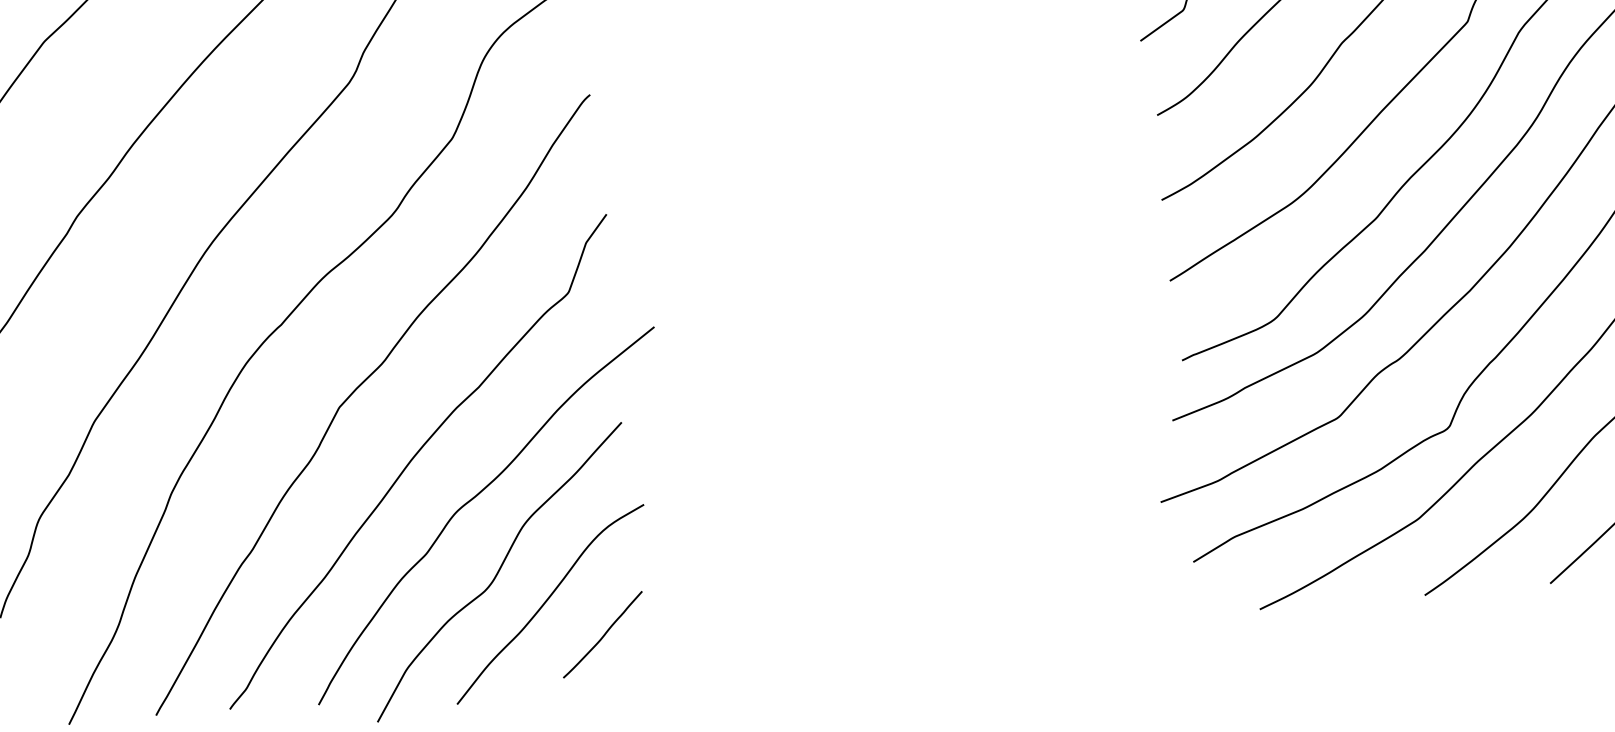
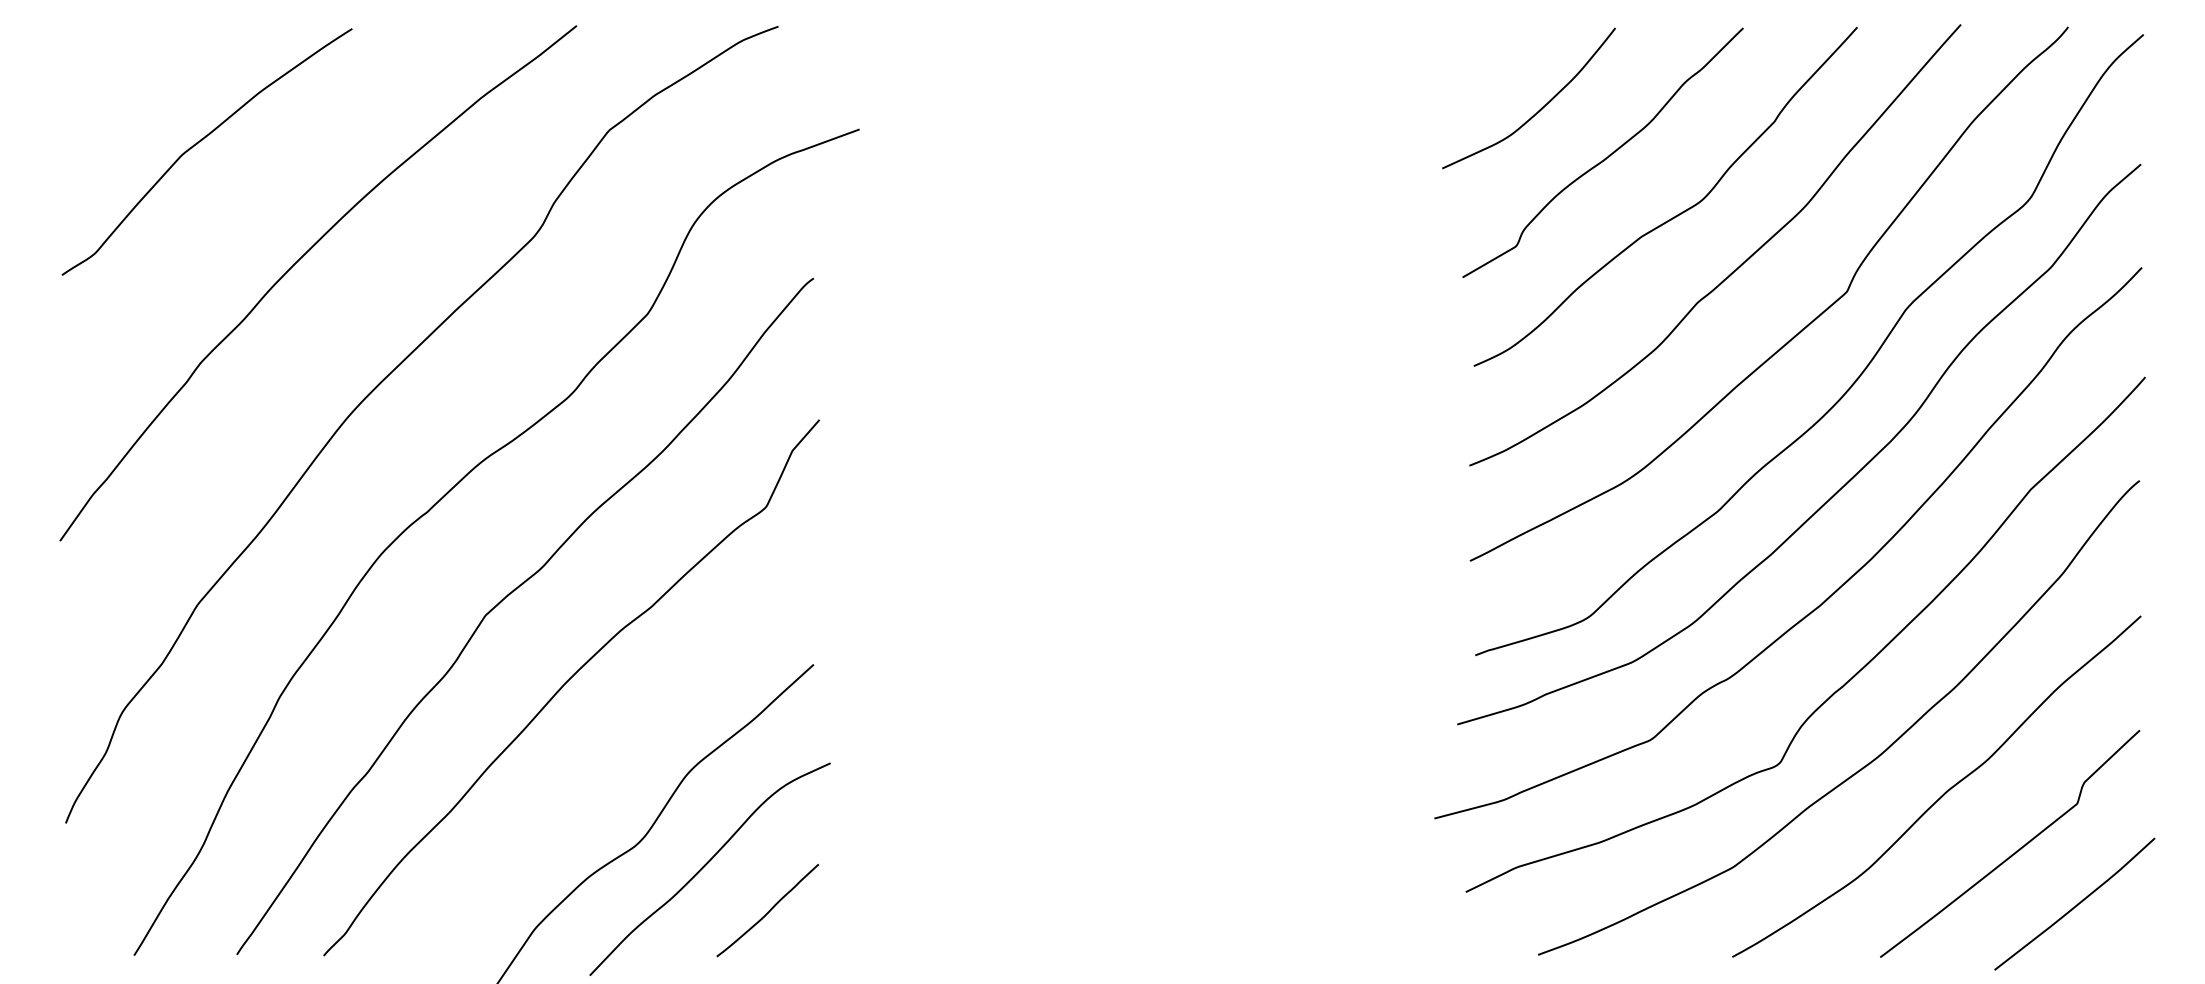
curve: (473, 499) -> (632, 737), removed

